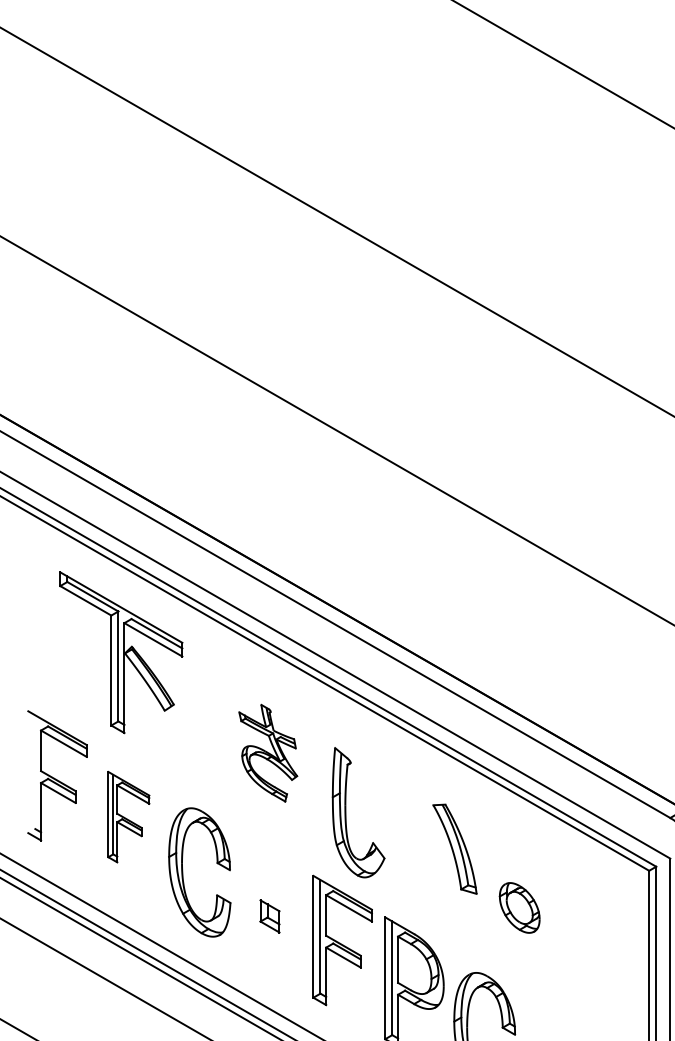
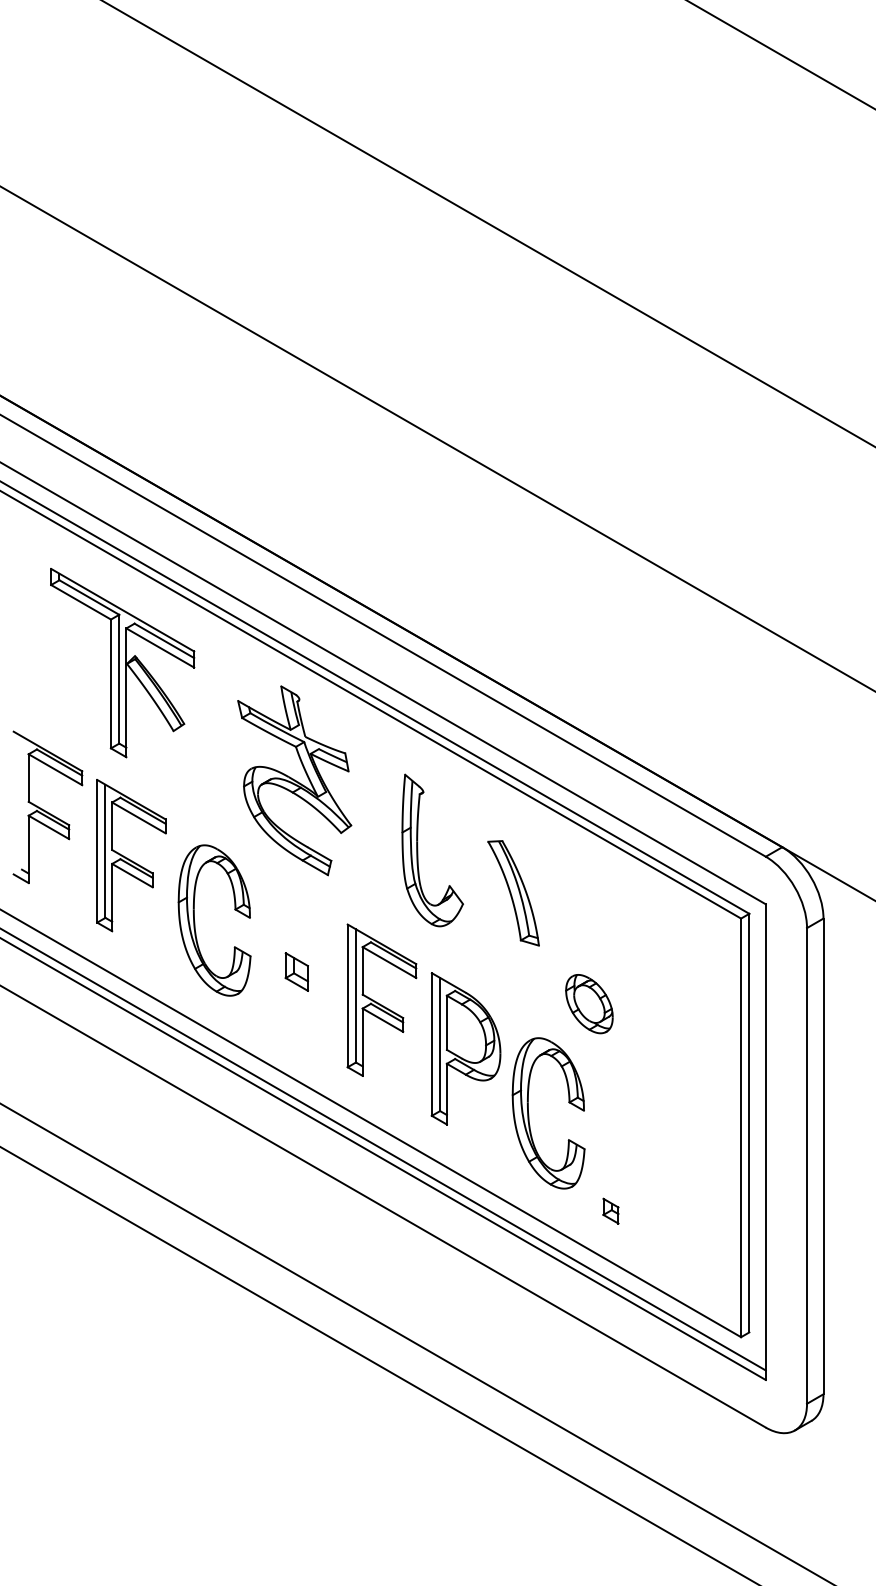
part: (267, 752) -> (294, 780), size x1.67
part: (346, 812) -> (418, 850), moved
part: (128, 816) -> (131, 855), size x1.43
part: (519, 908) -> (589, 1004), moved

